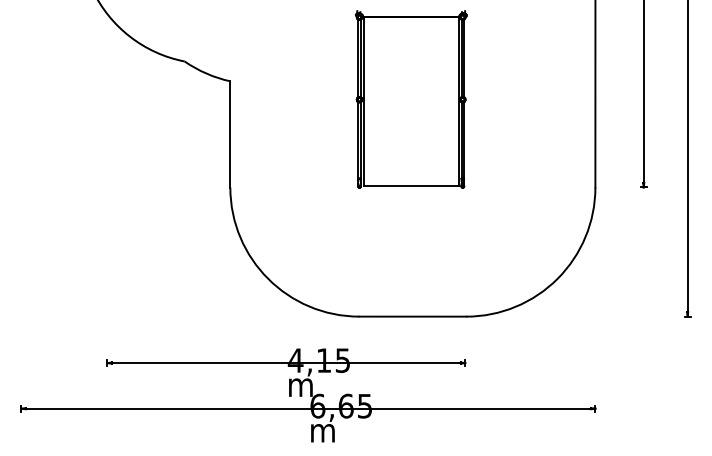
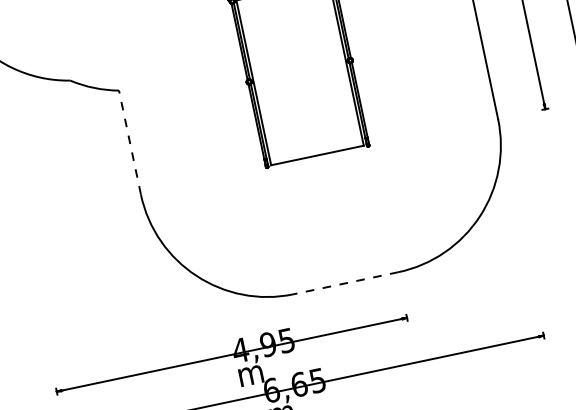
line: (230, 133) -> (129, 141), solid -> dashed
line: (412, 316) -> (345, 283), solid -> dashed
text: (323, 360) -> (267, 344), 4,15 -> 4,95

